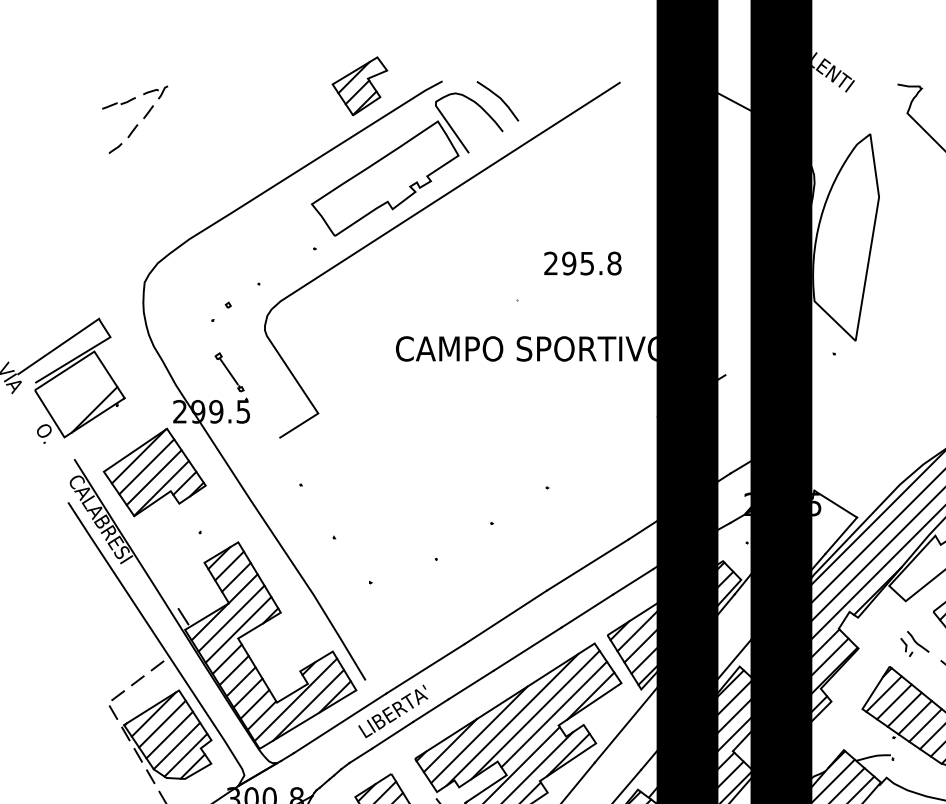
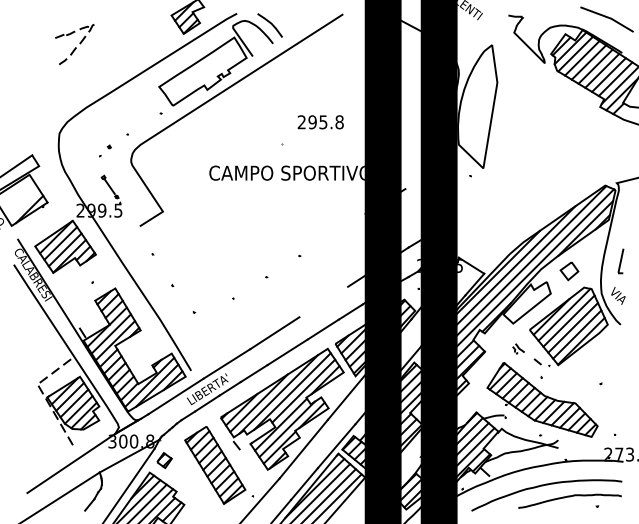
part: (134, 119) -> (74, 44), moved
line: (587, 564) -> (323, 301), removed
part: (914, 642) -> (518, 348), size x0.7

